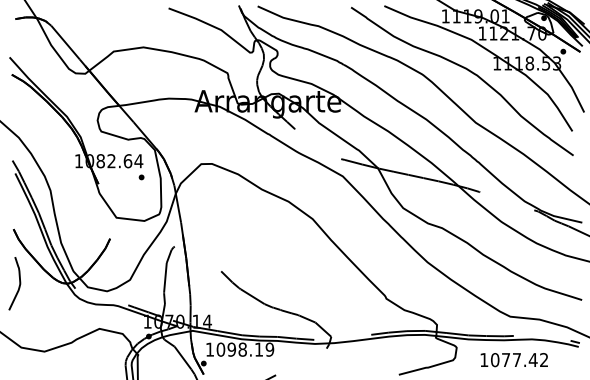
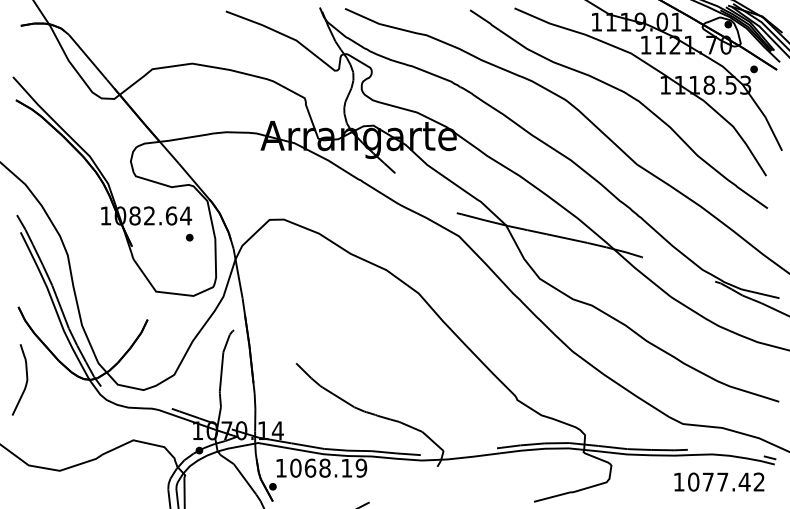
text: (231, 349) -> (310, 467), 1098.19 -> 1068.19
text: (513, 360) -> (718, 482), moved

